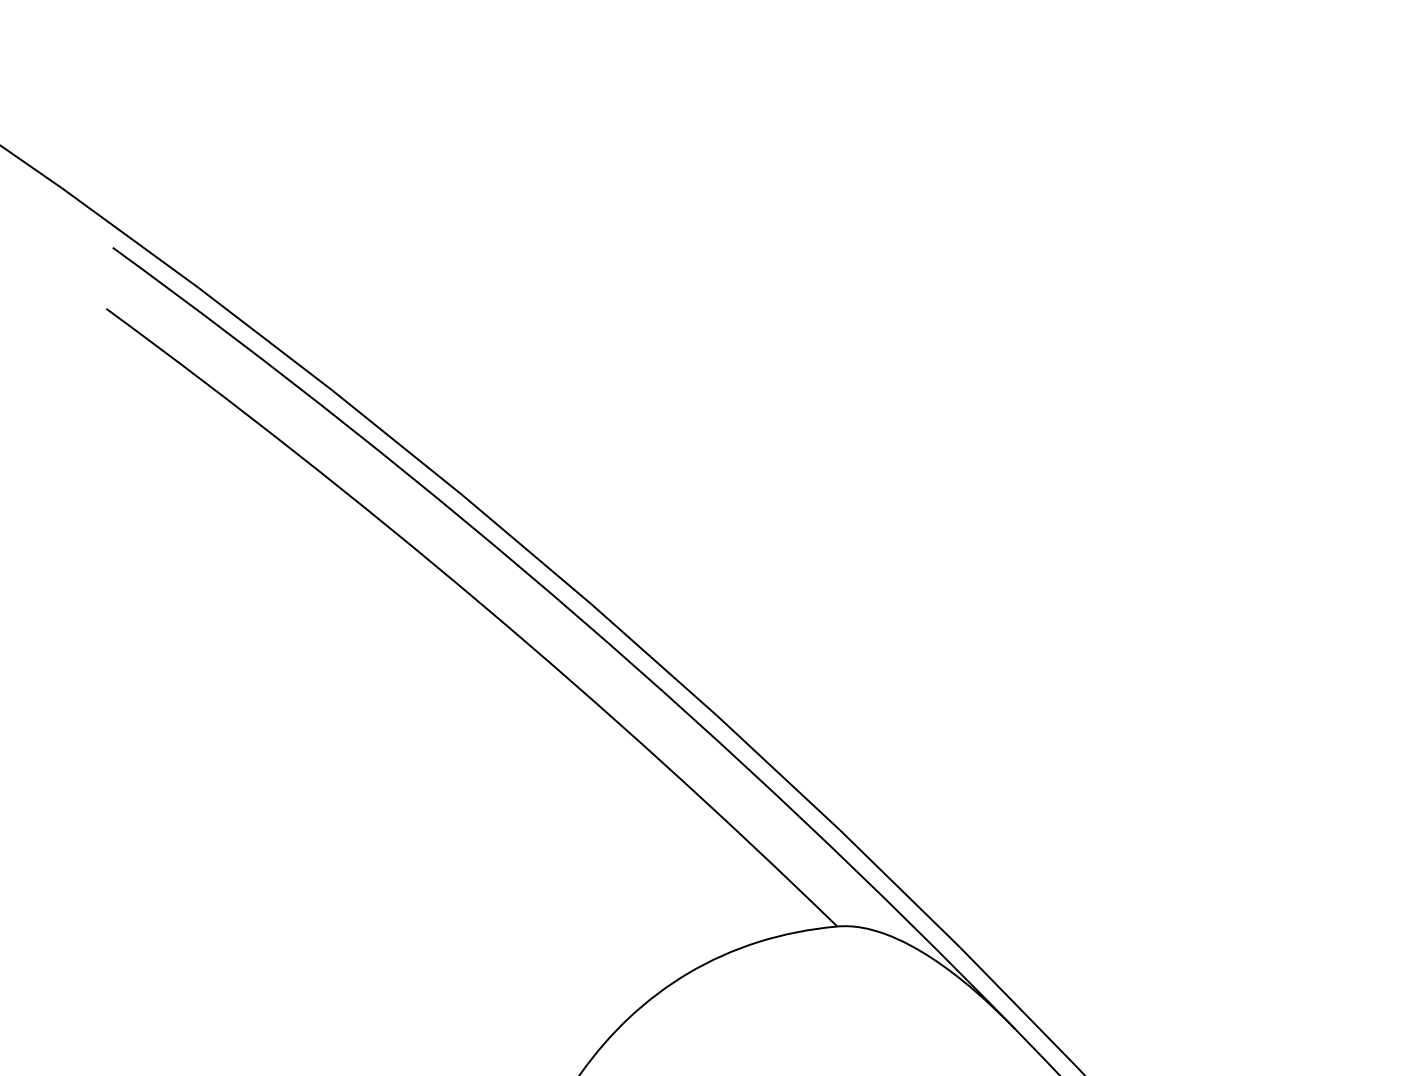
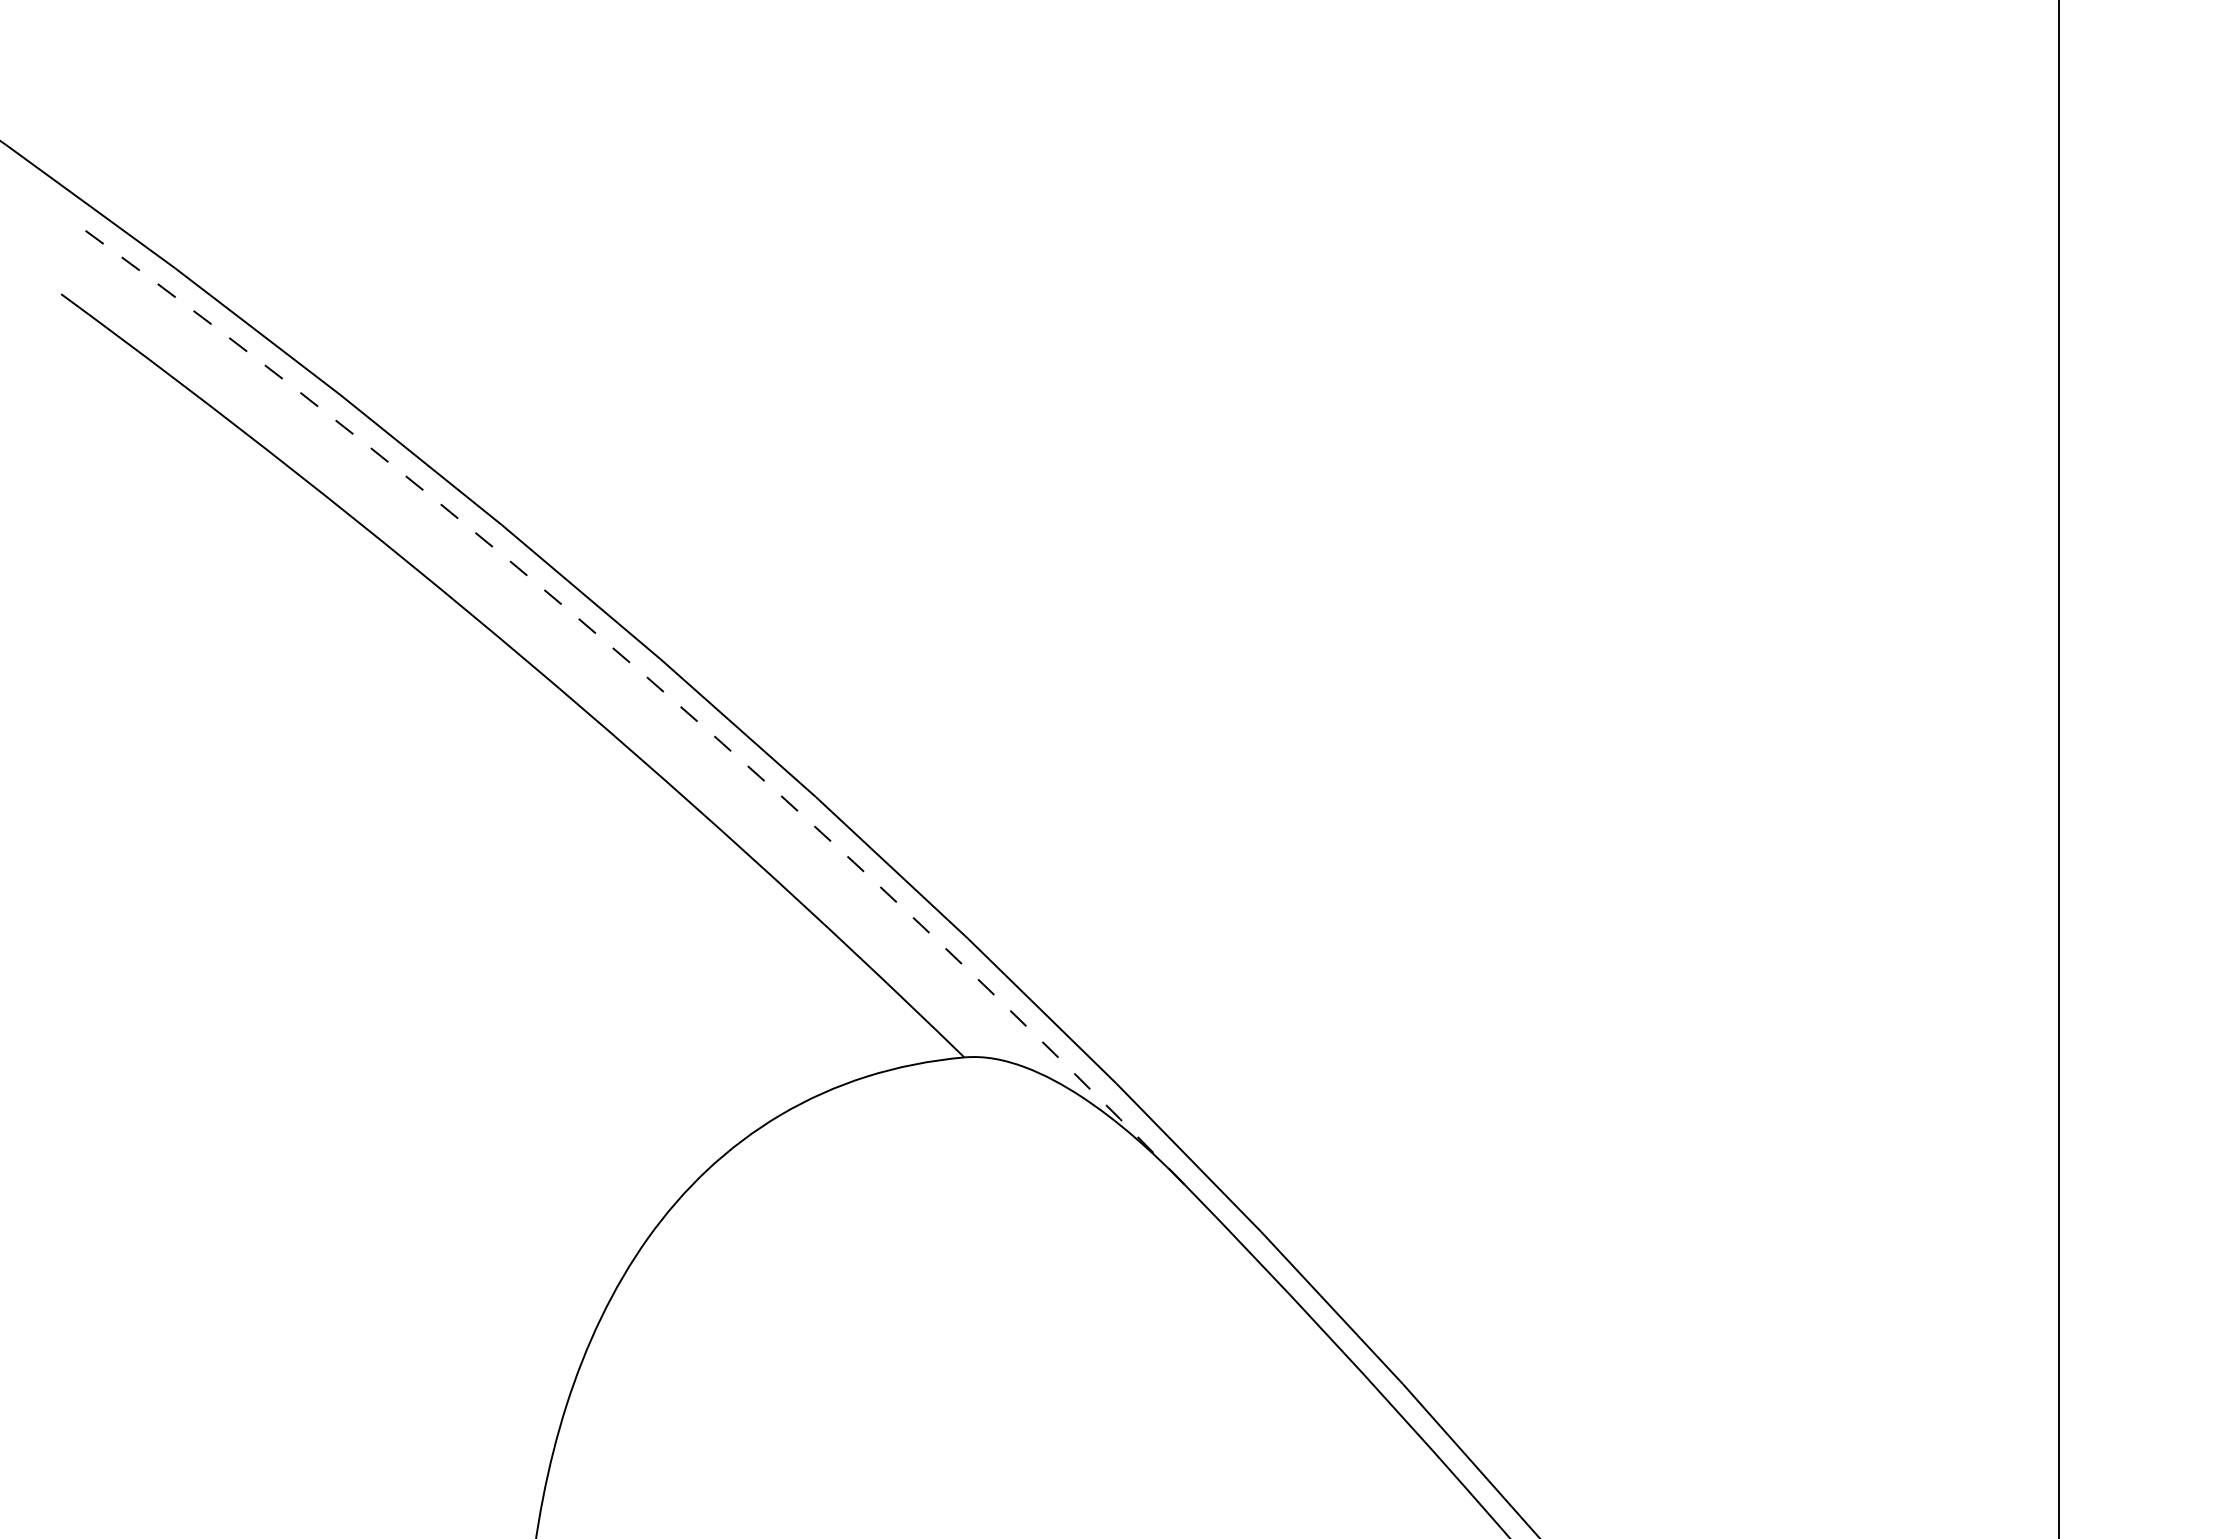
arc: (580, 619) -> (647, 677), solid -> dashed

